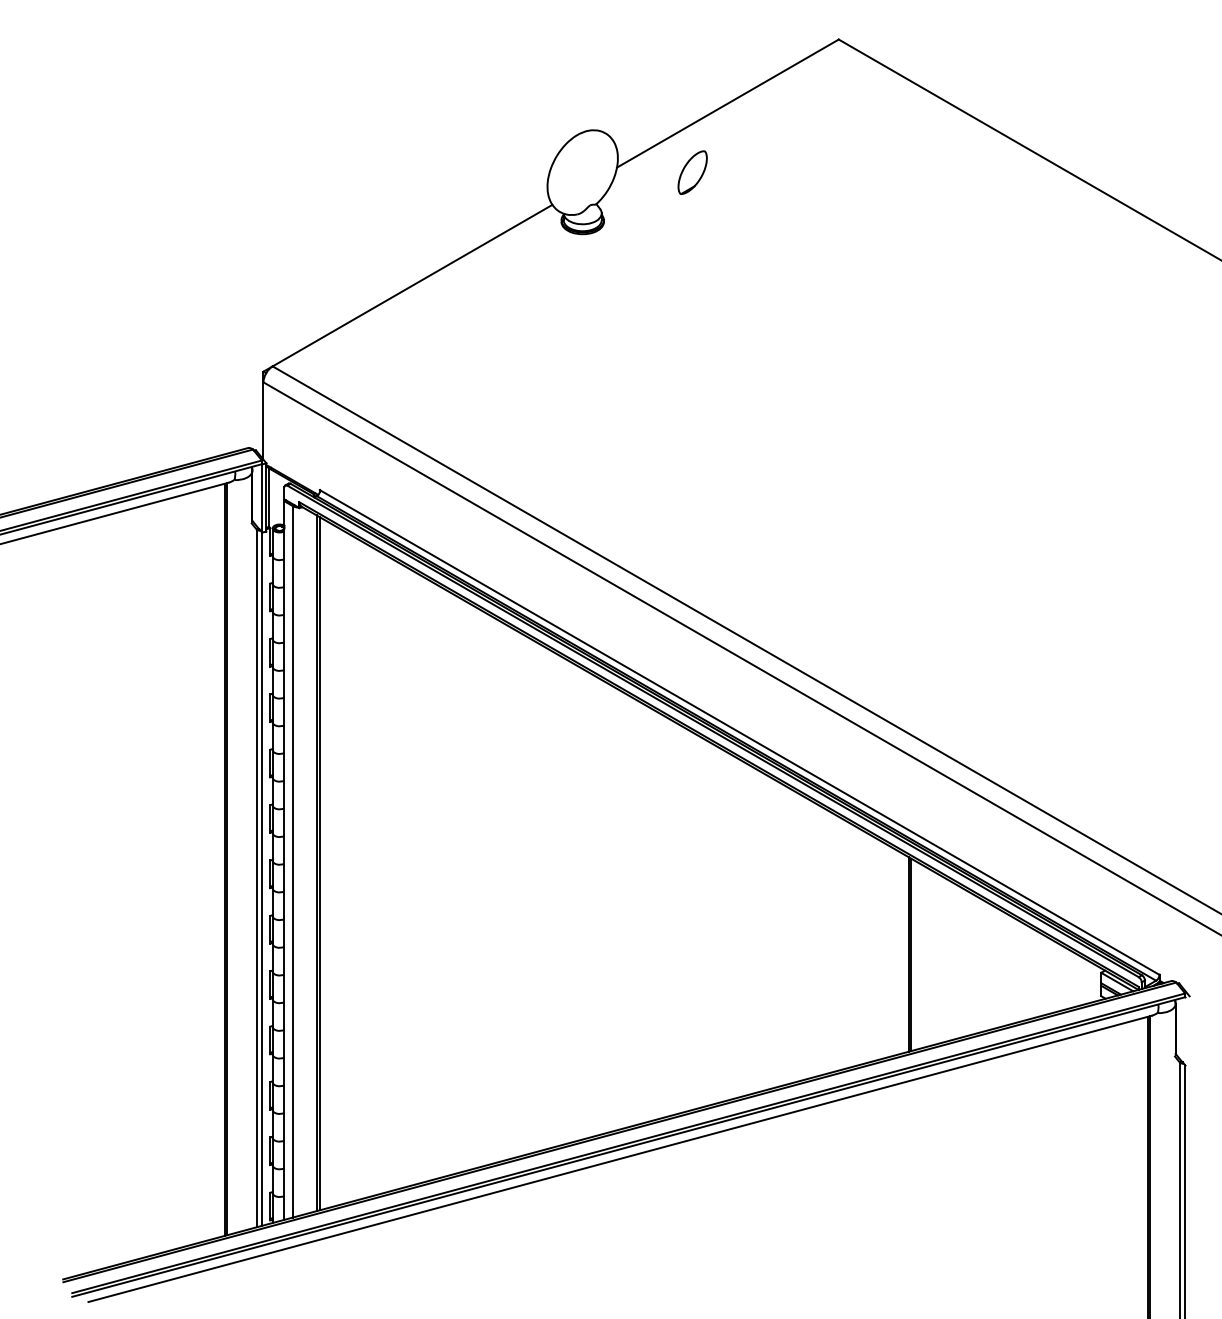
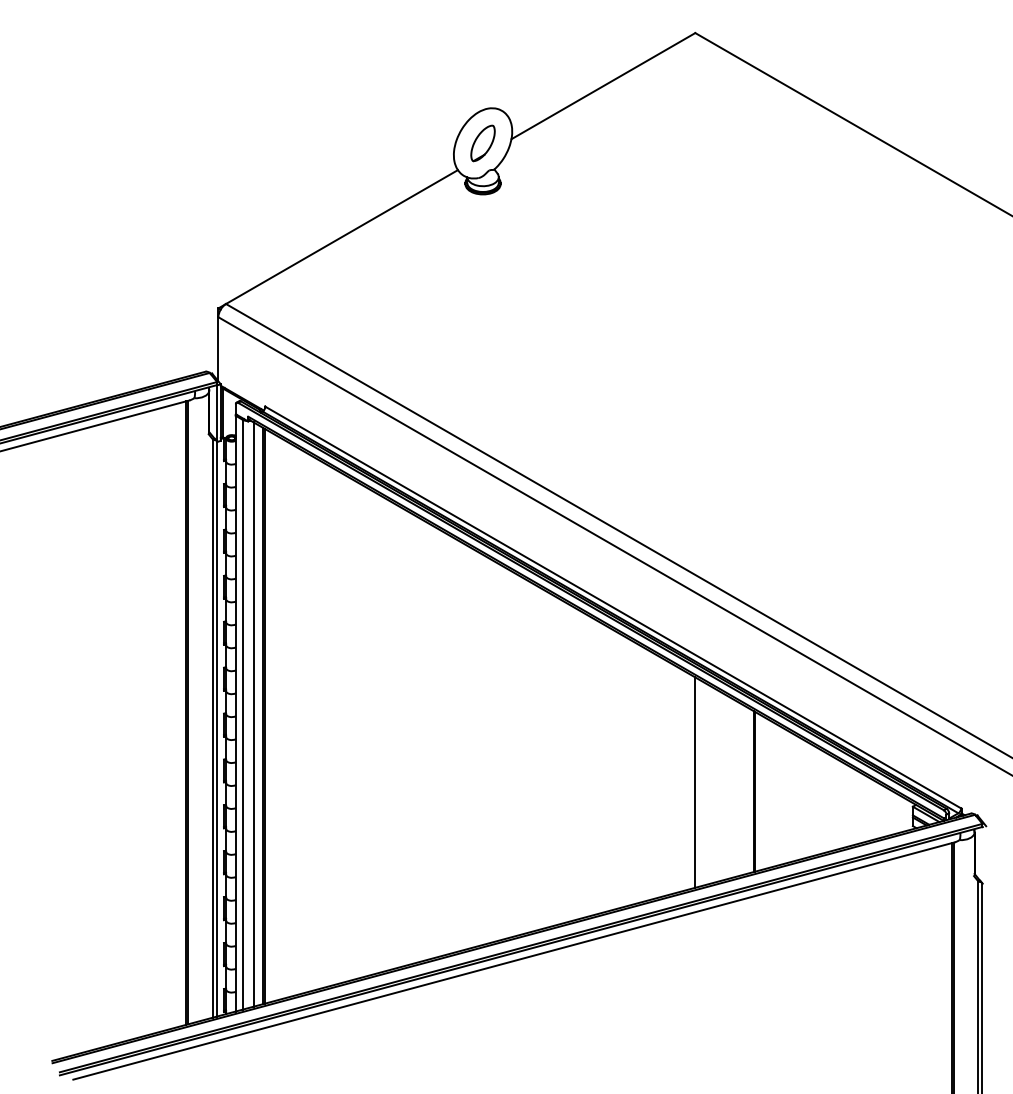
part: (692, 172) -> (482, 143), moved
line: (306, 861) -> (254, 714), added
line: (838, 943) -> (695, 782), added

